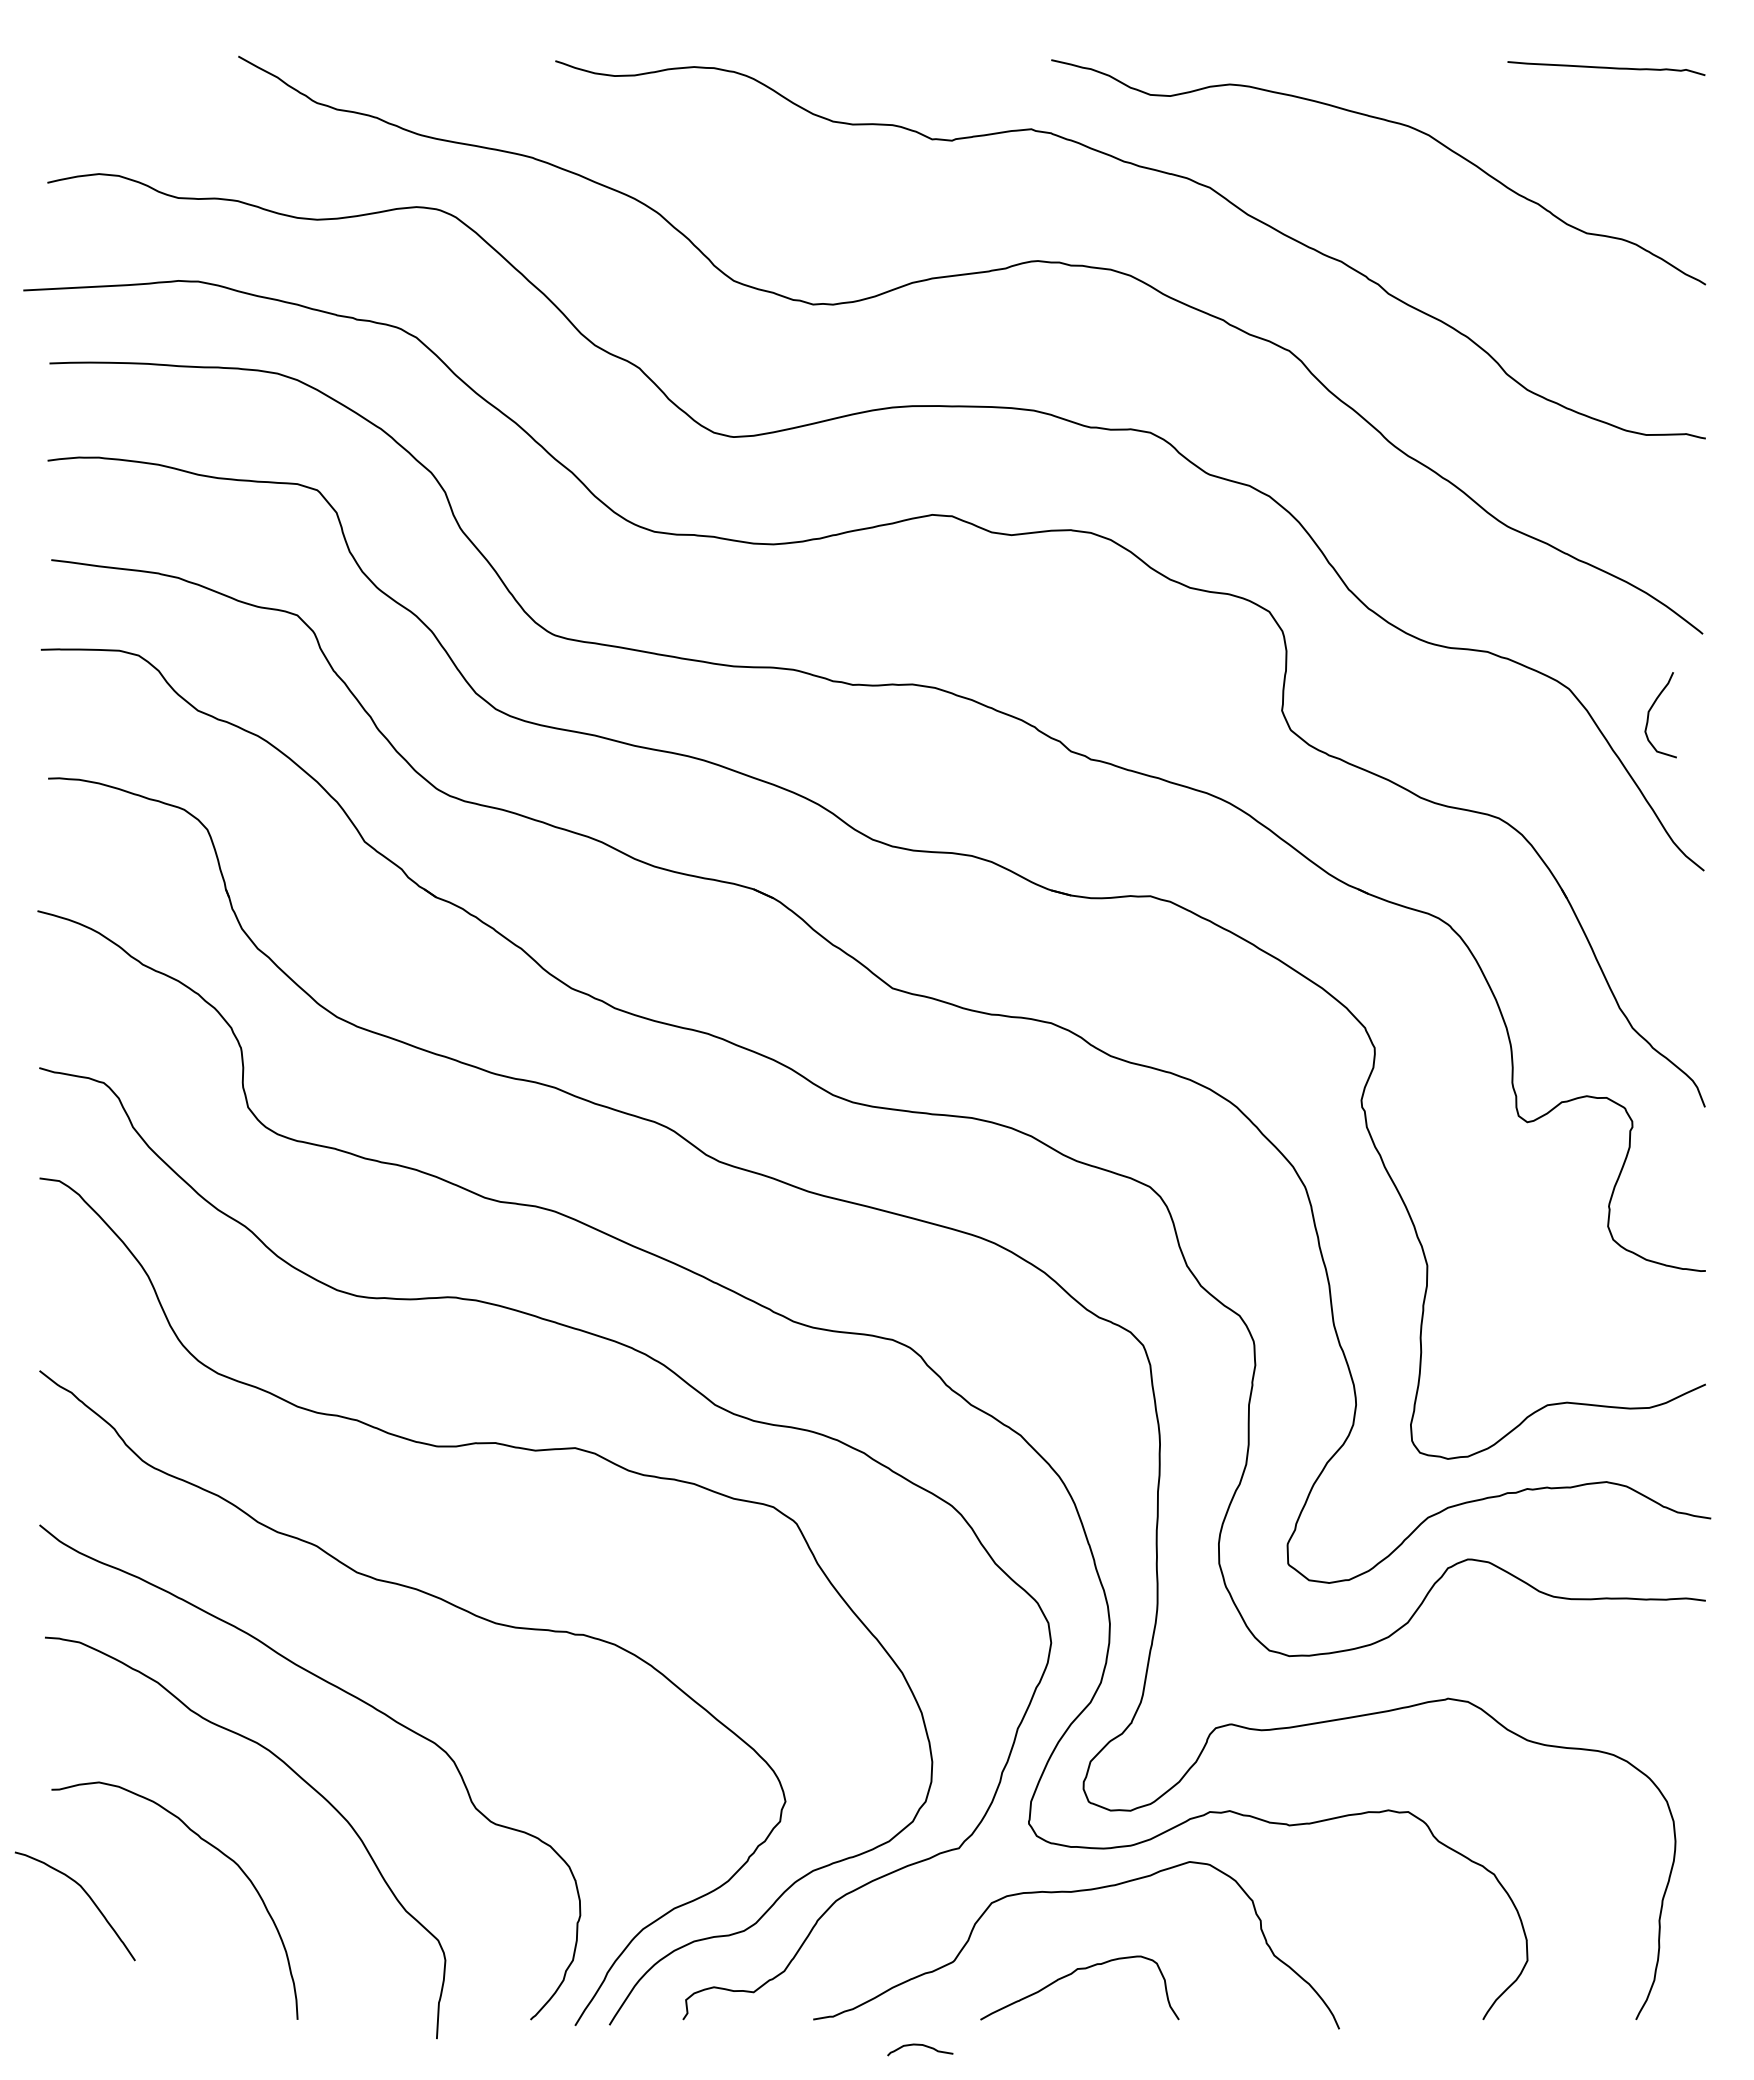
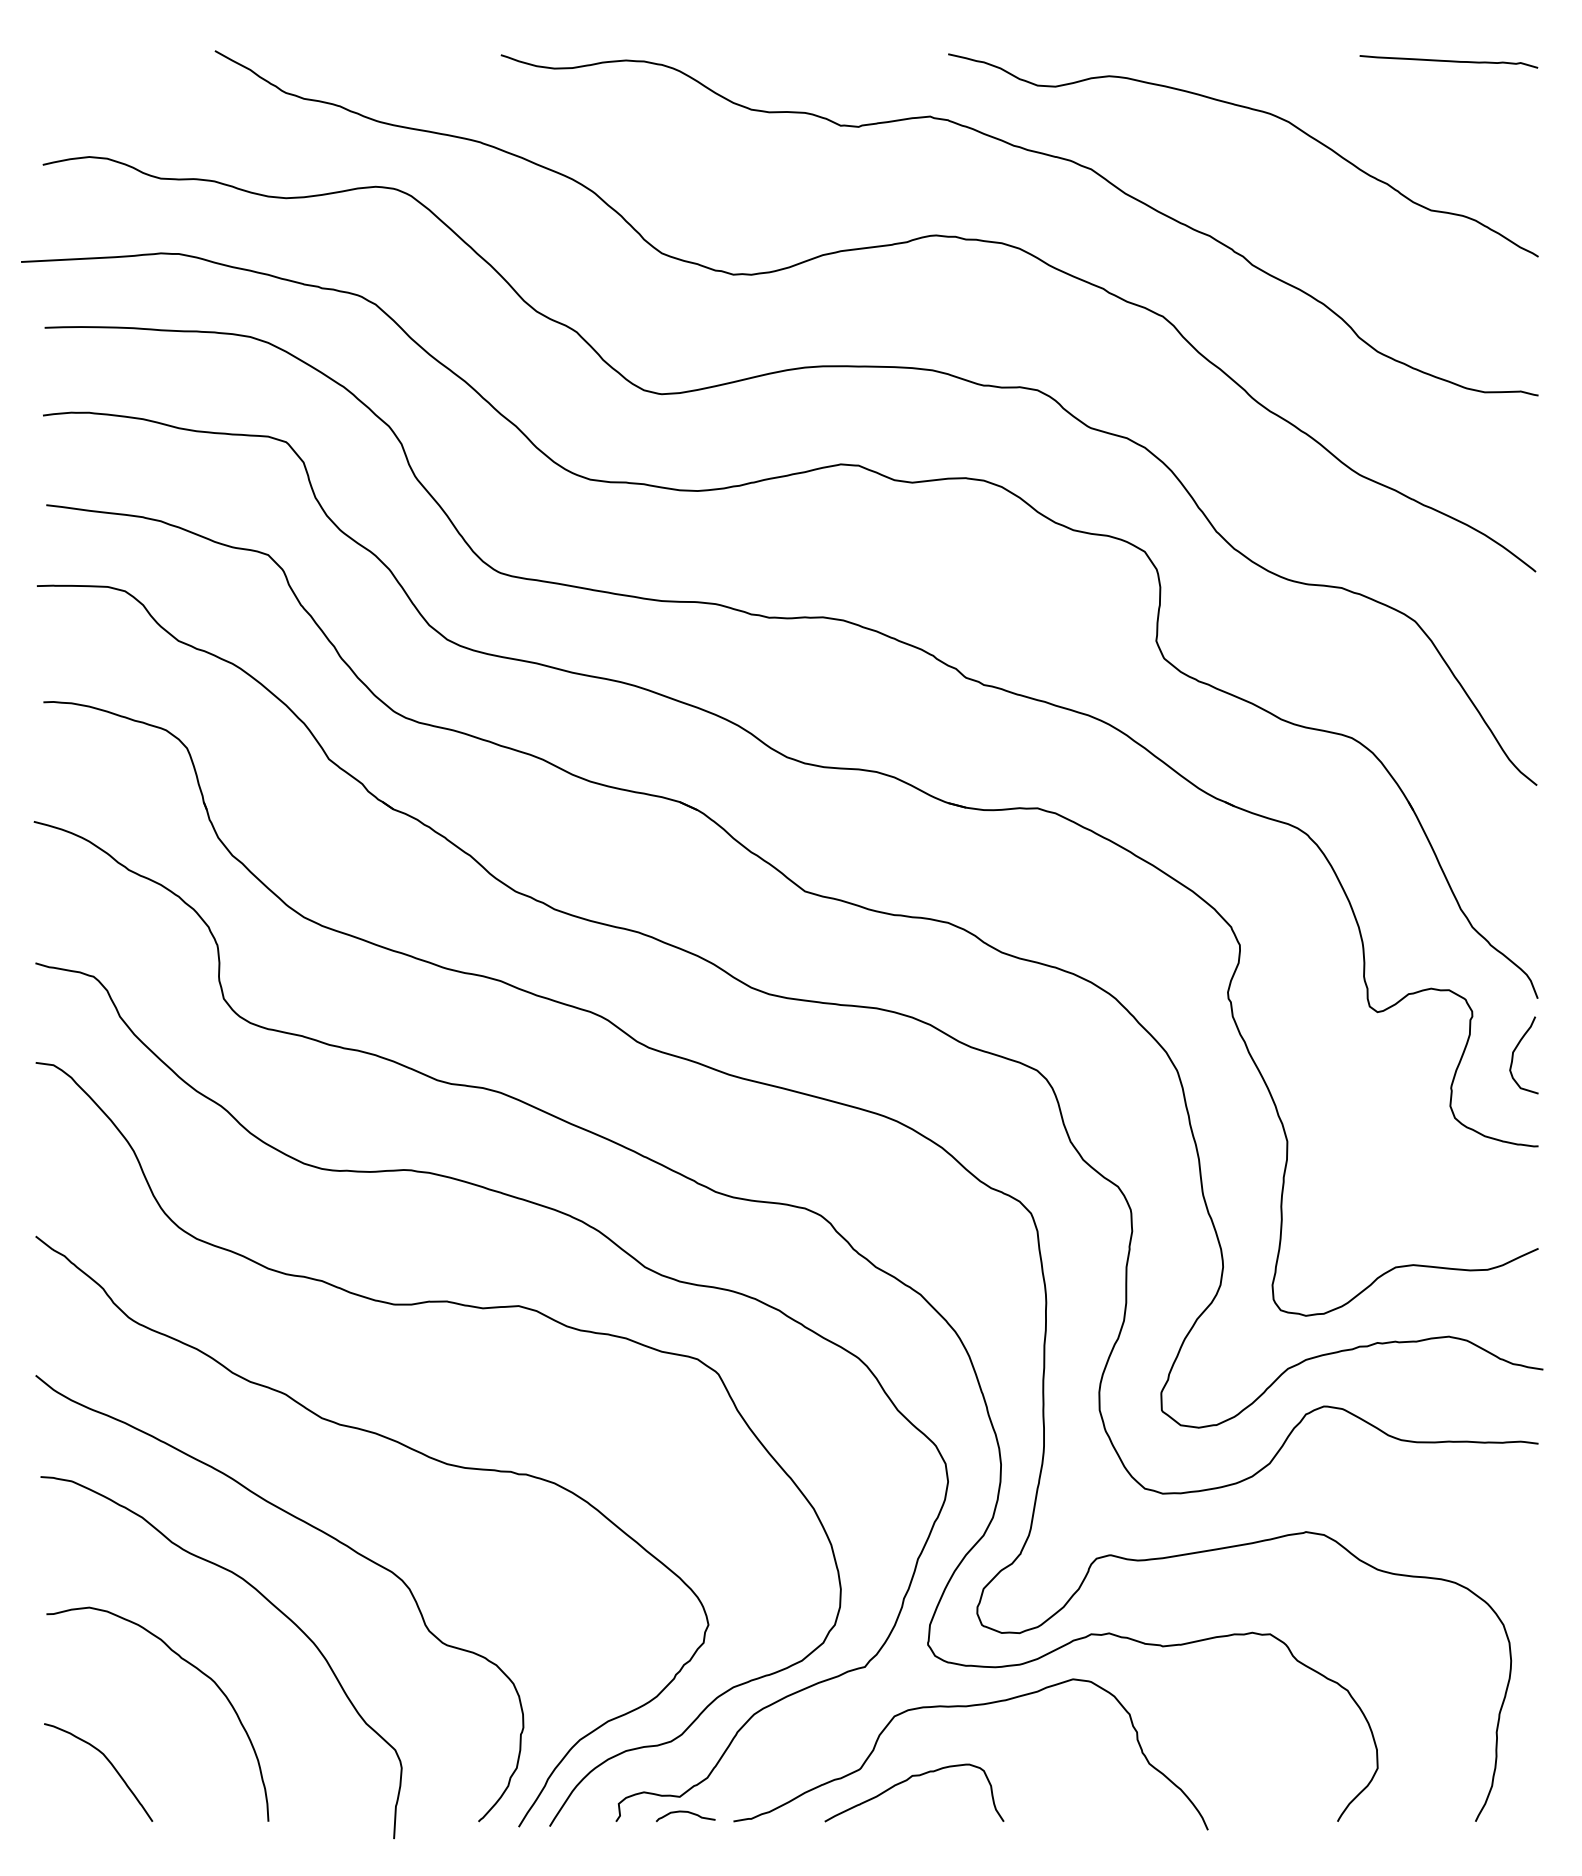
curve: (1651, 709) -> (1515, 1050), moved
curve: (86, 1894) -> (108, 1761), moved
curve: (1072, 1974) -> (907, 1780), moved
curve: (920, 2045) -> (685, 1812), moved

